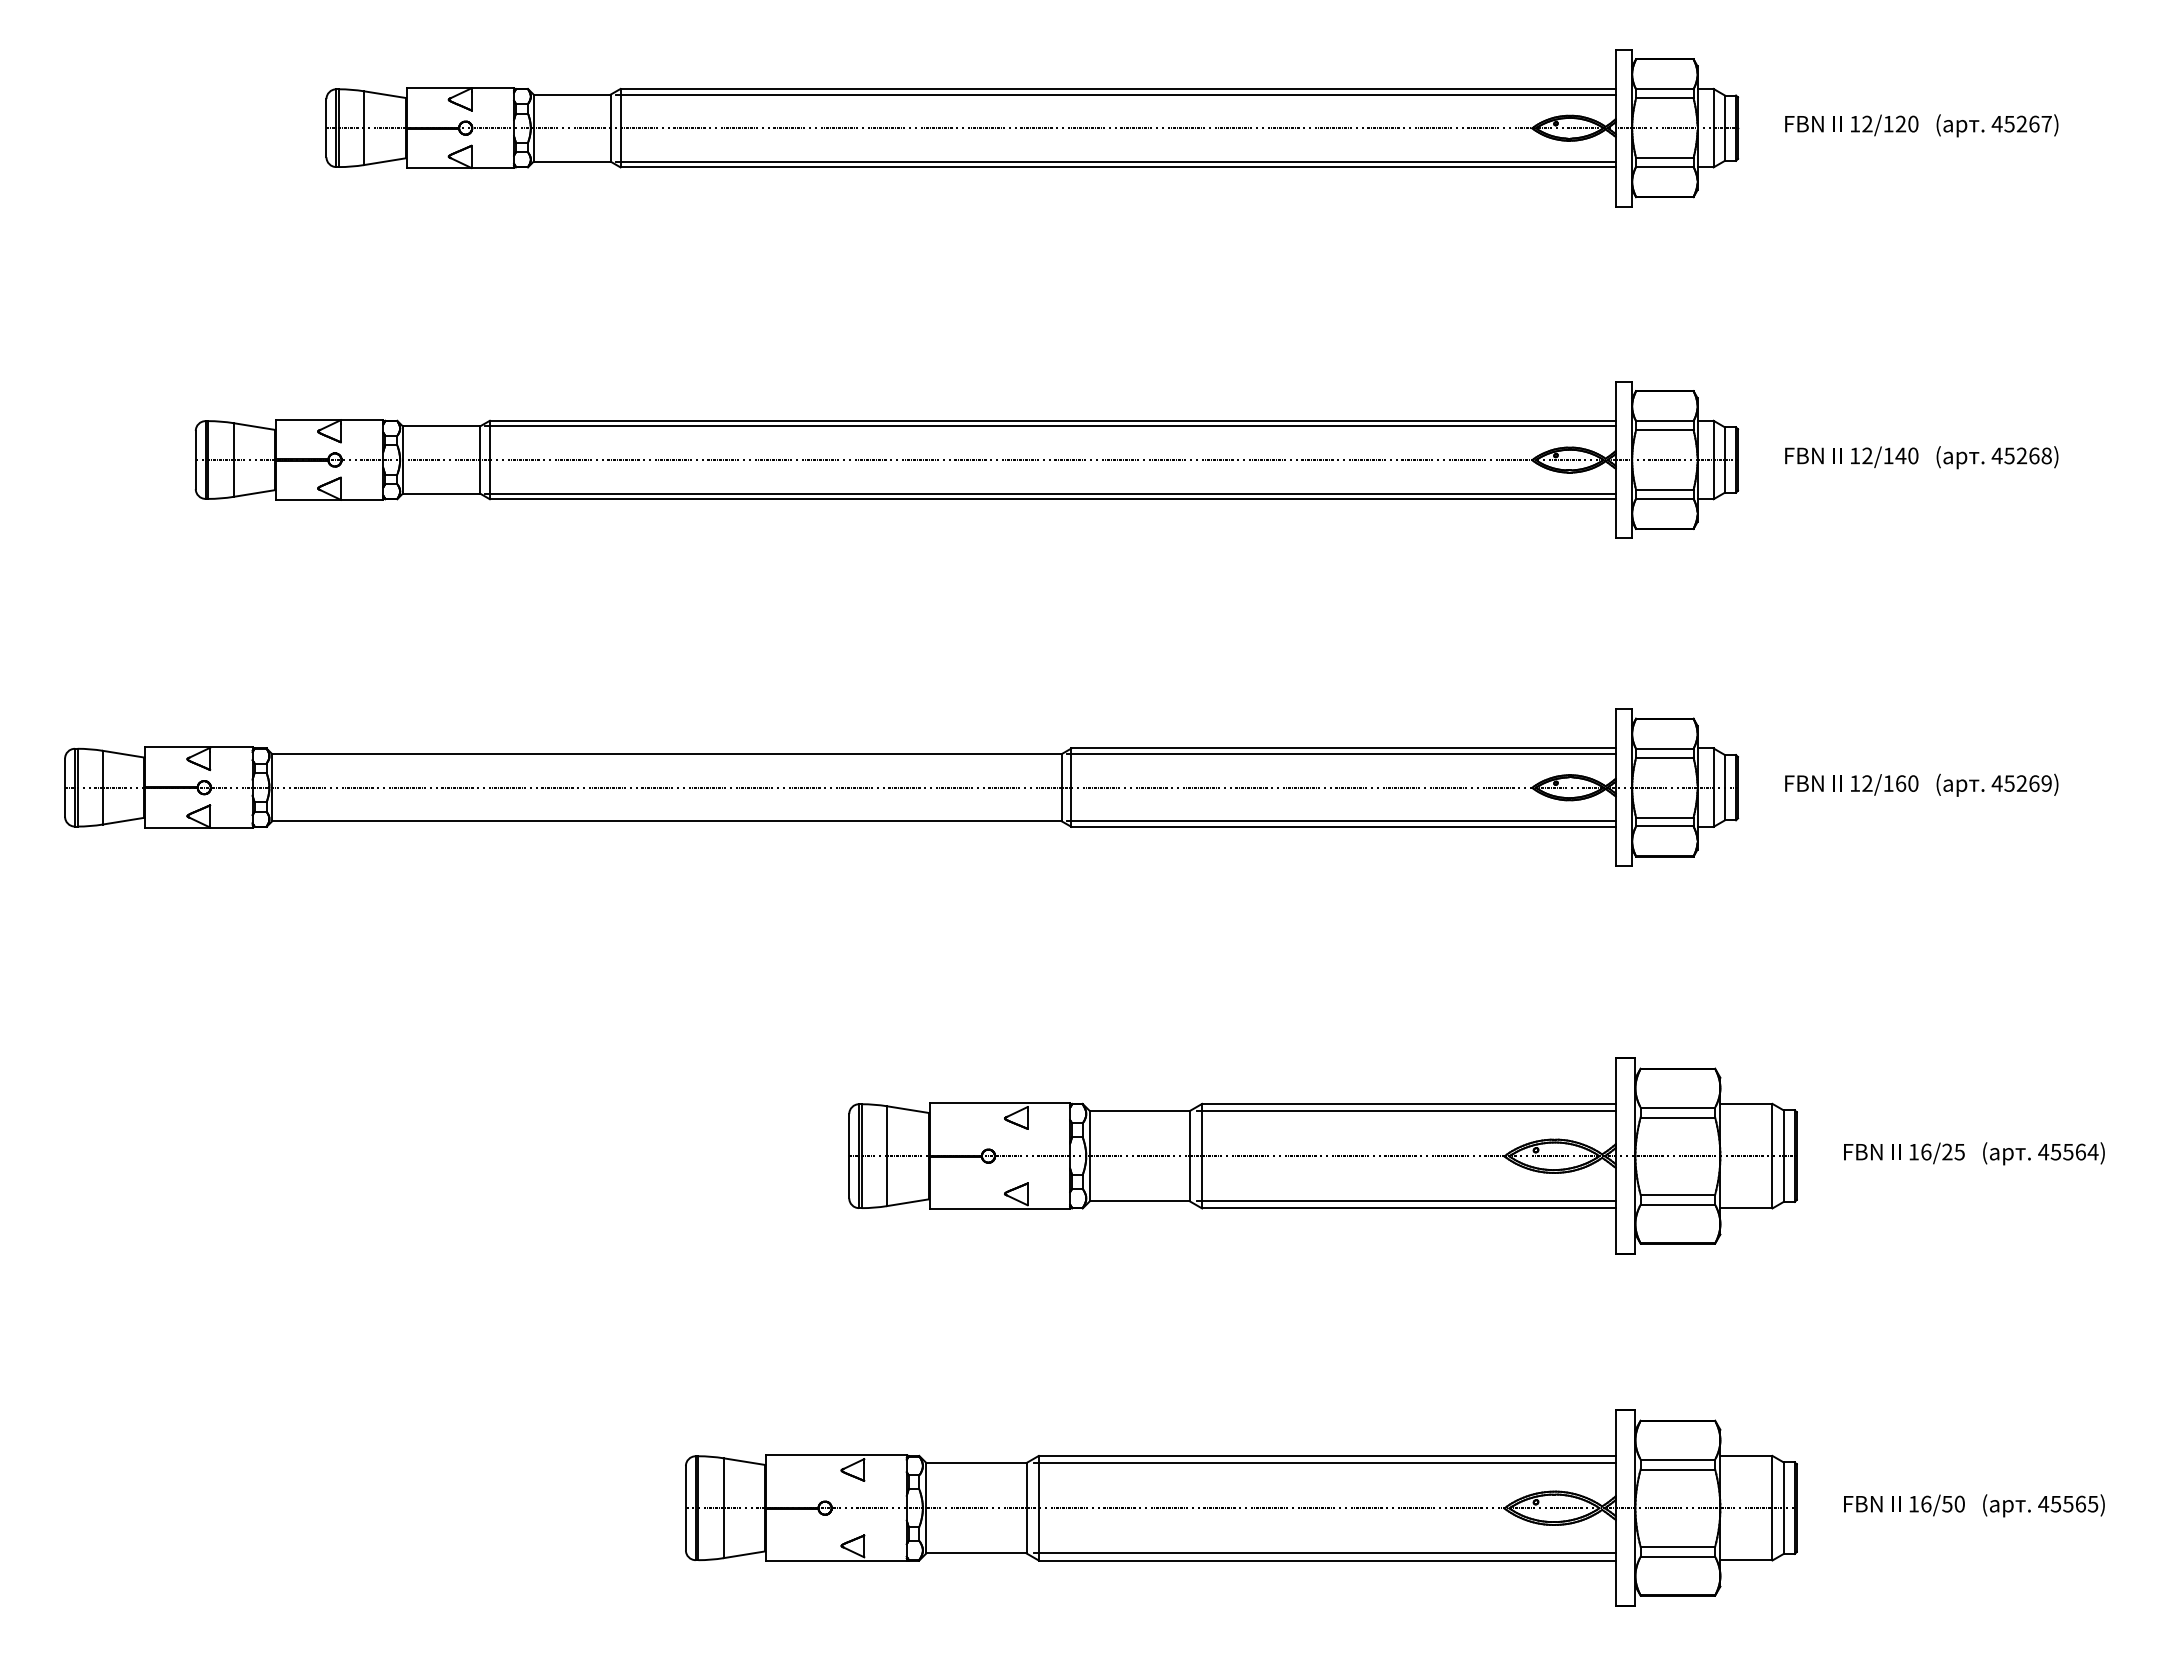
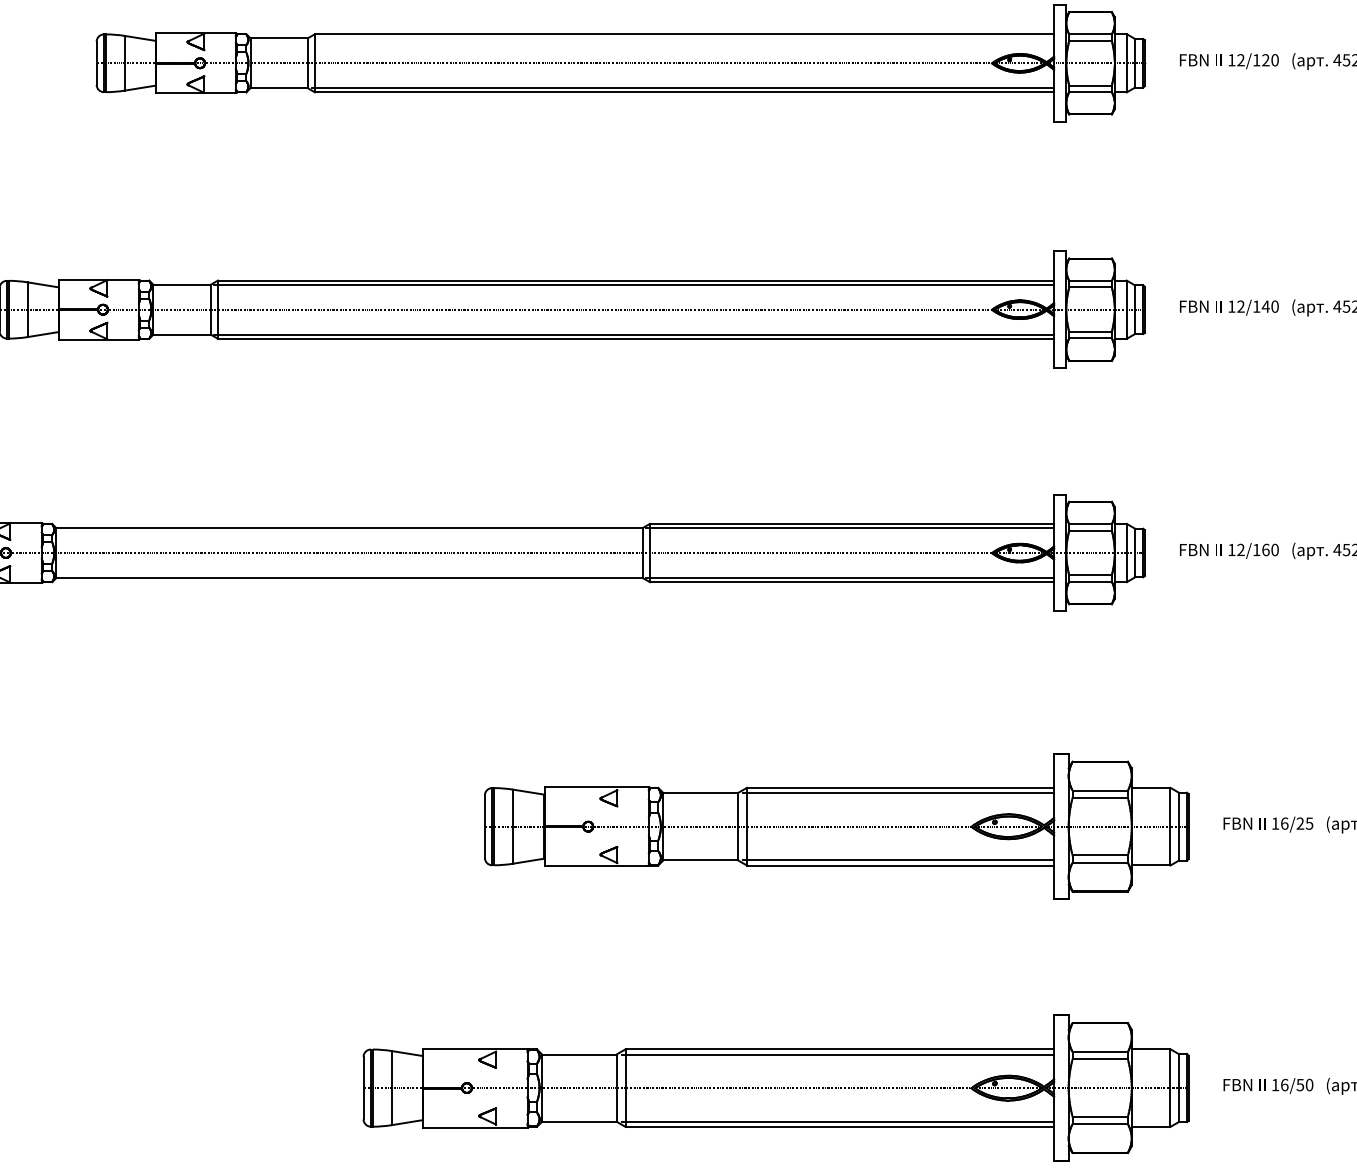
line: (1115, 94) -> (682, 38), removed

